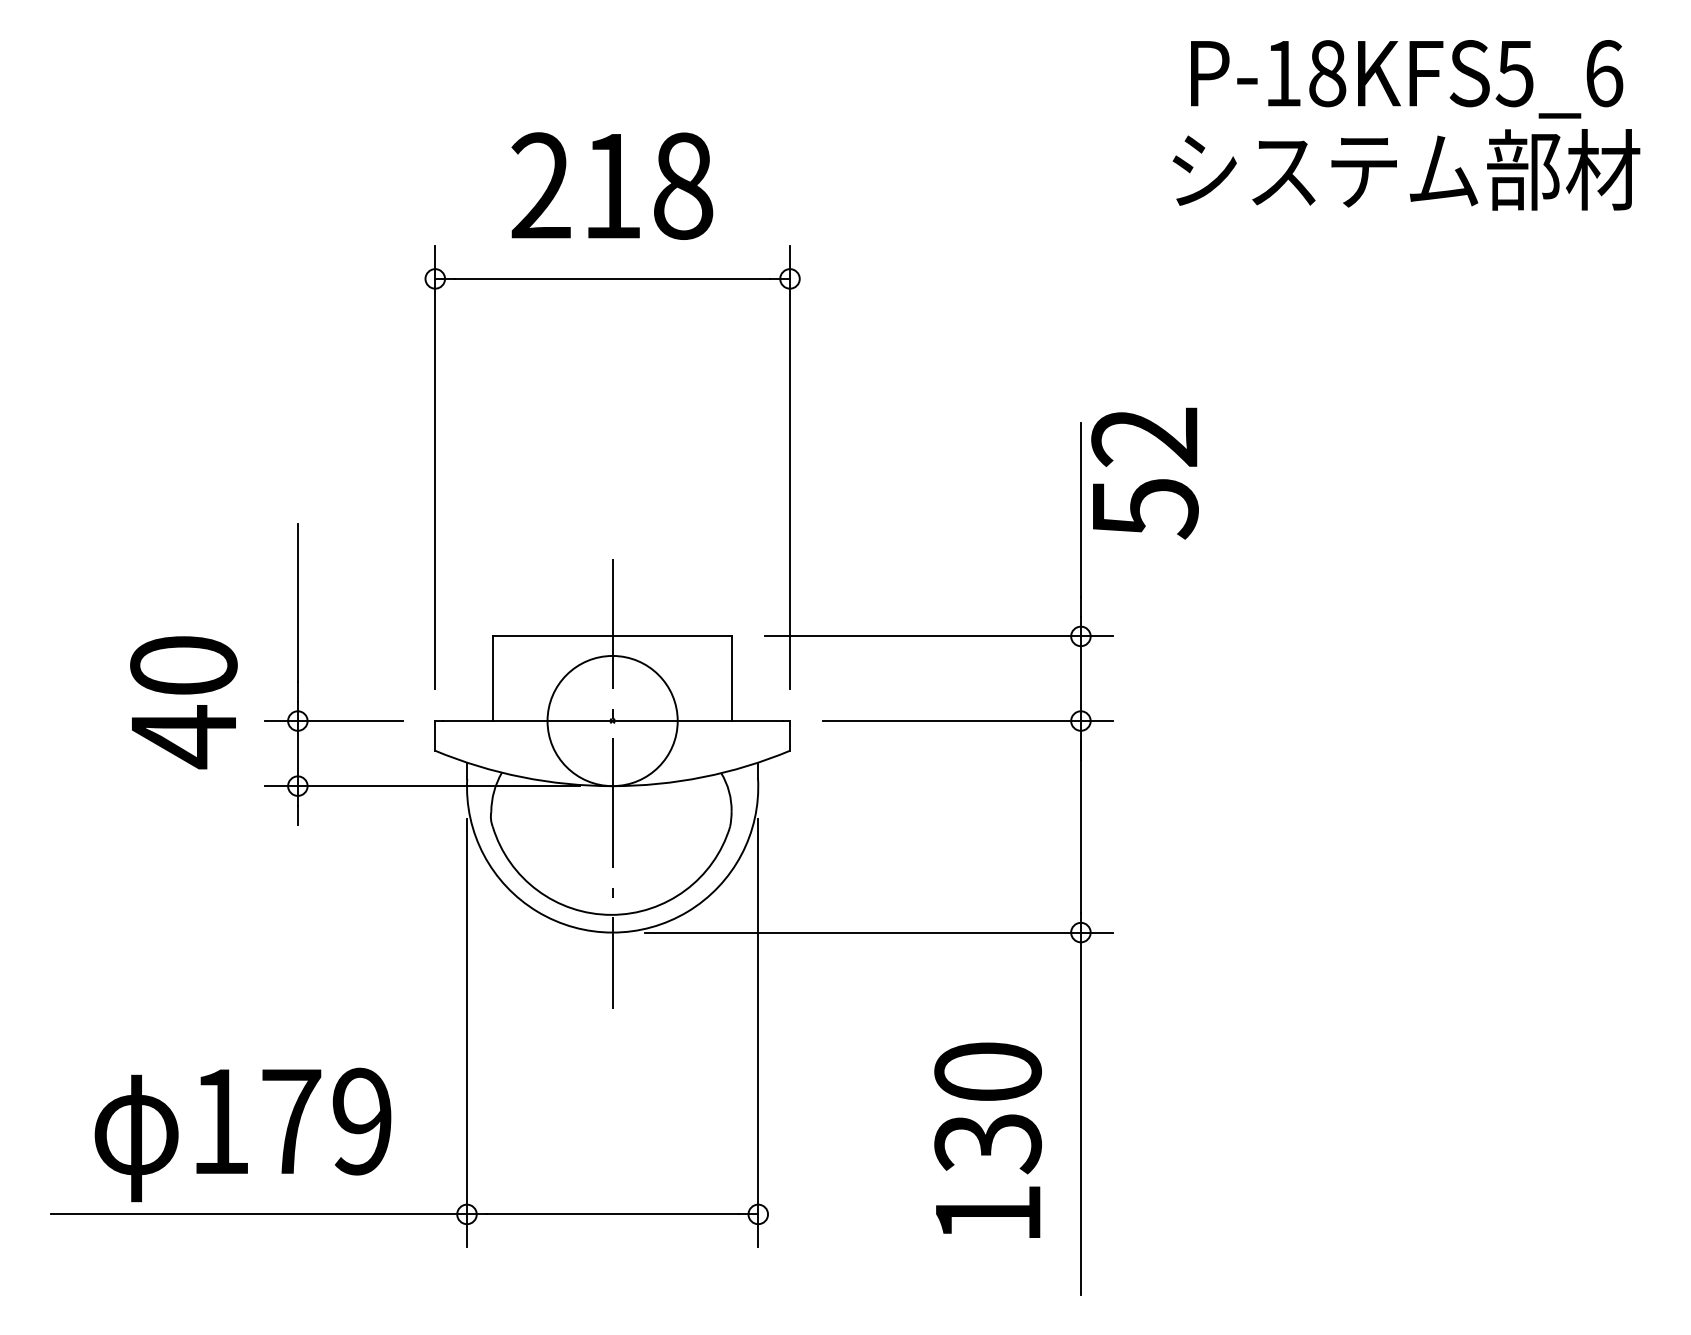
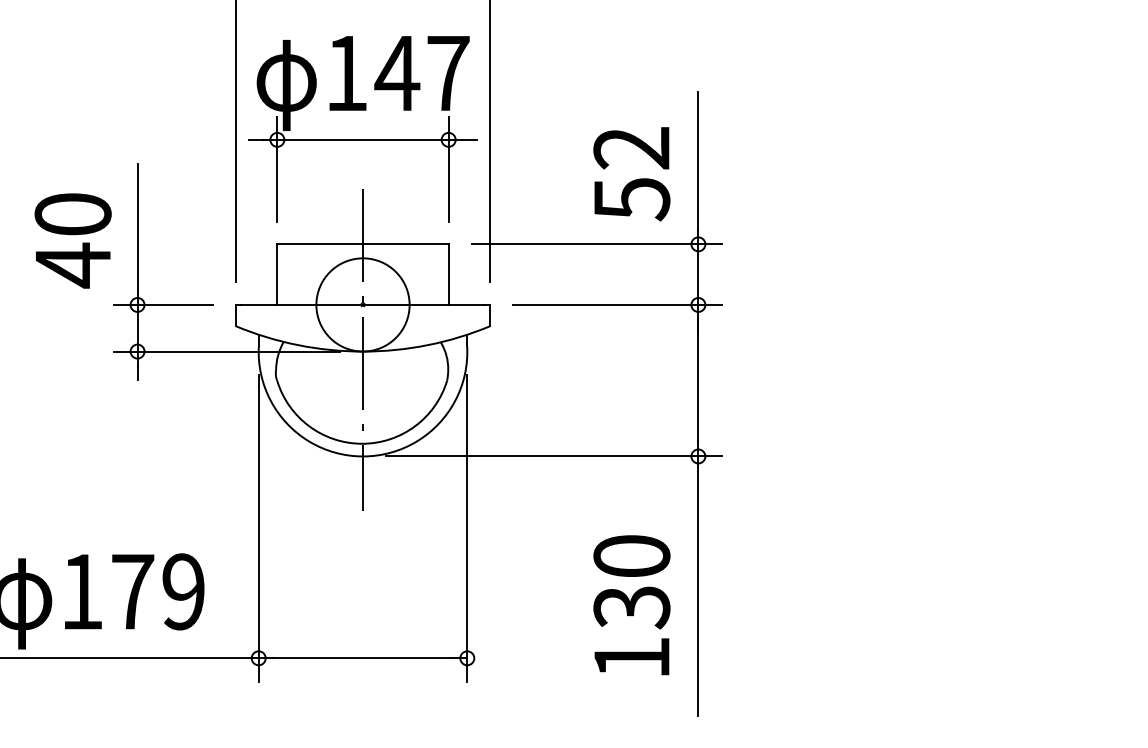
text: (1144, 473) -> (631, 174), moved
part: (612, 490) -> (362, 139), added
text: (183, 702) -> (72, 240), moved

